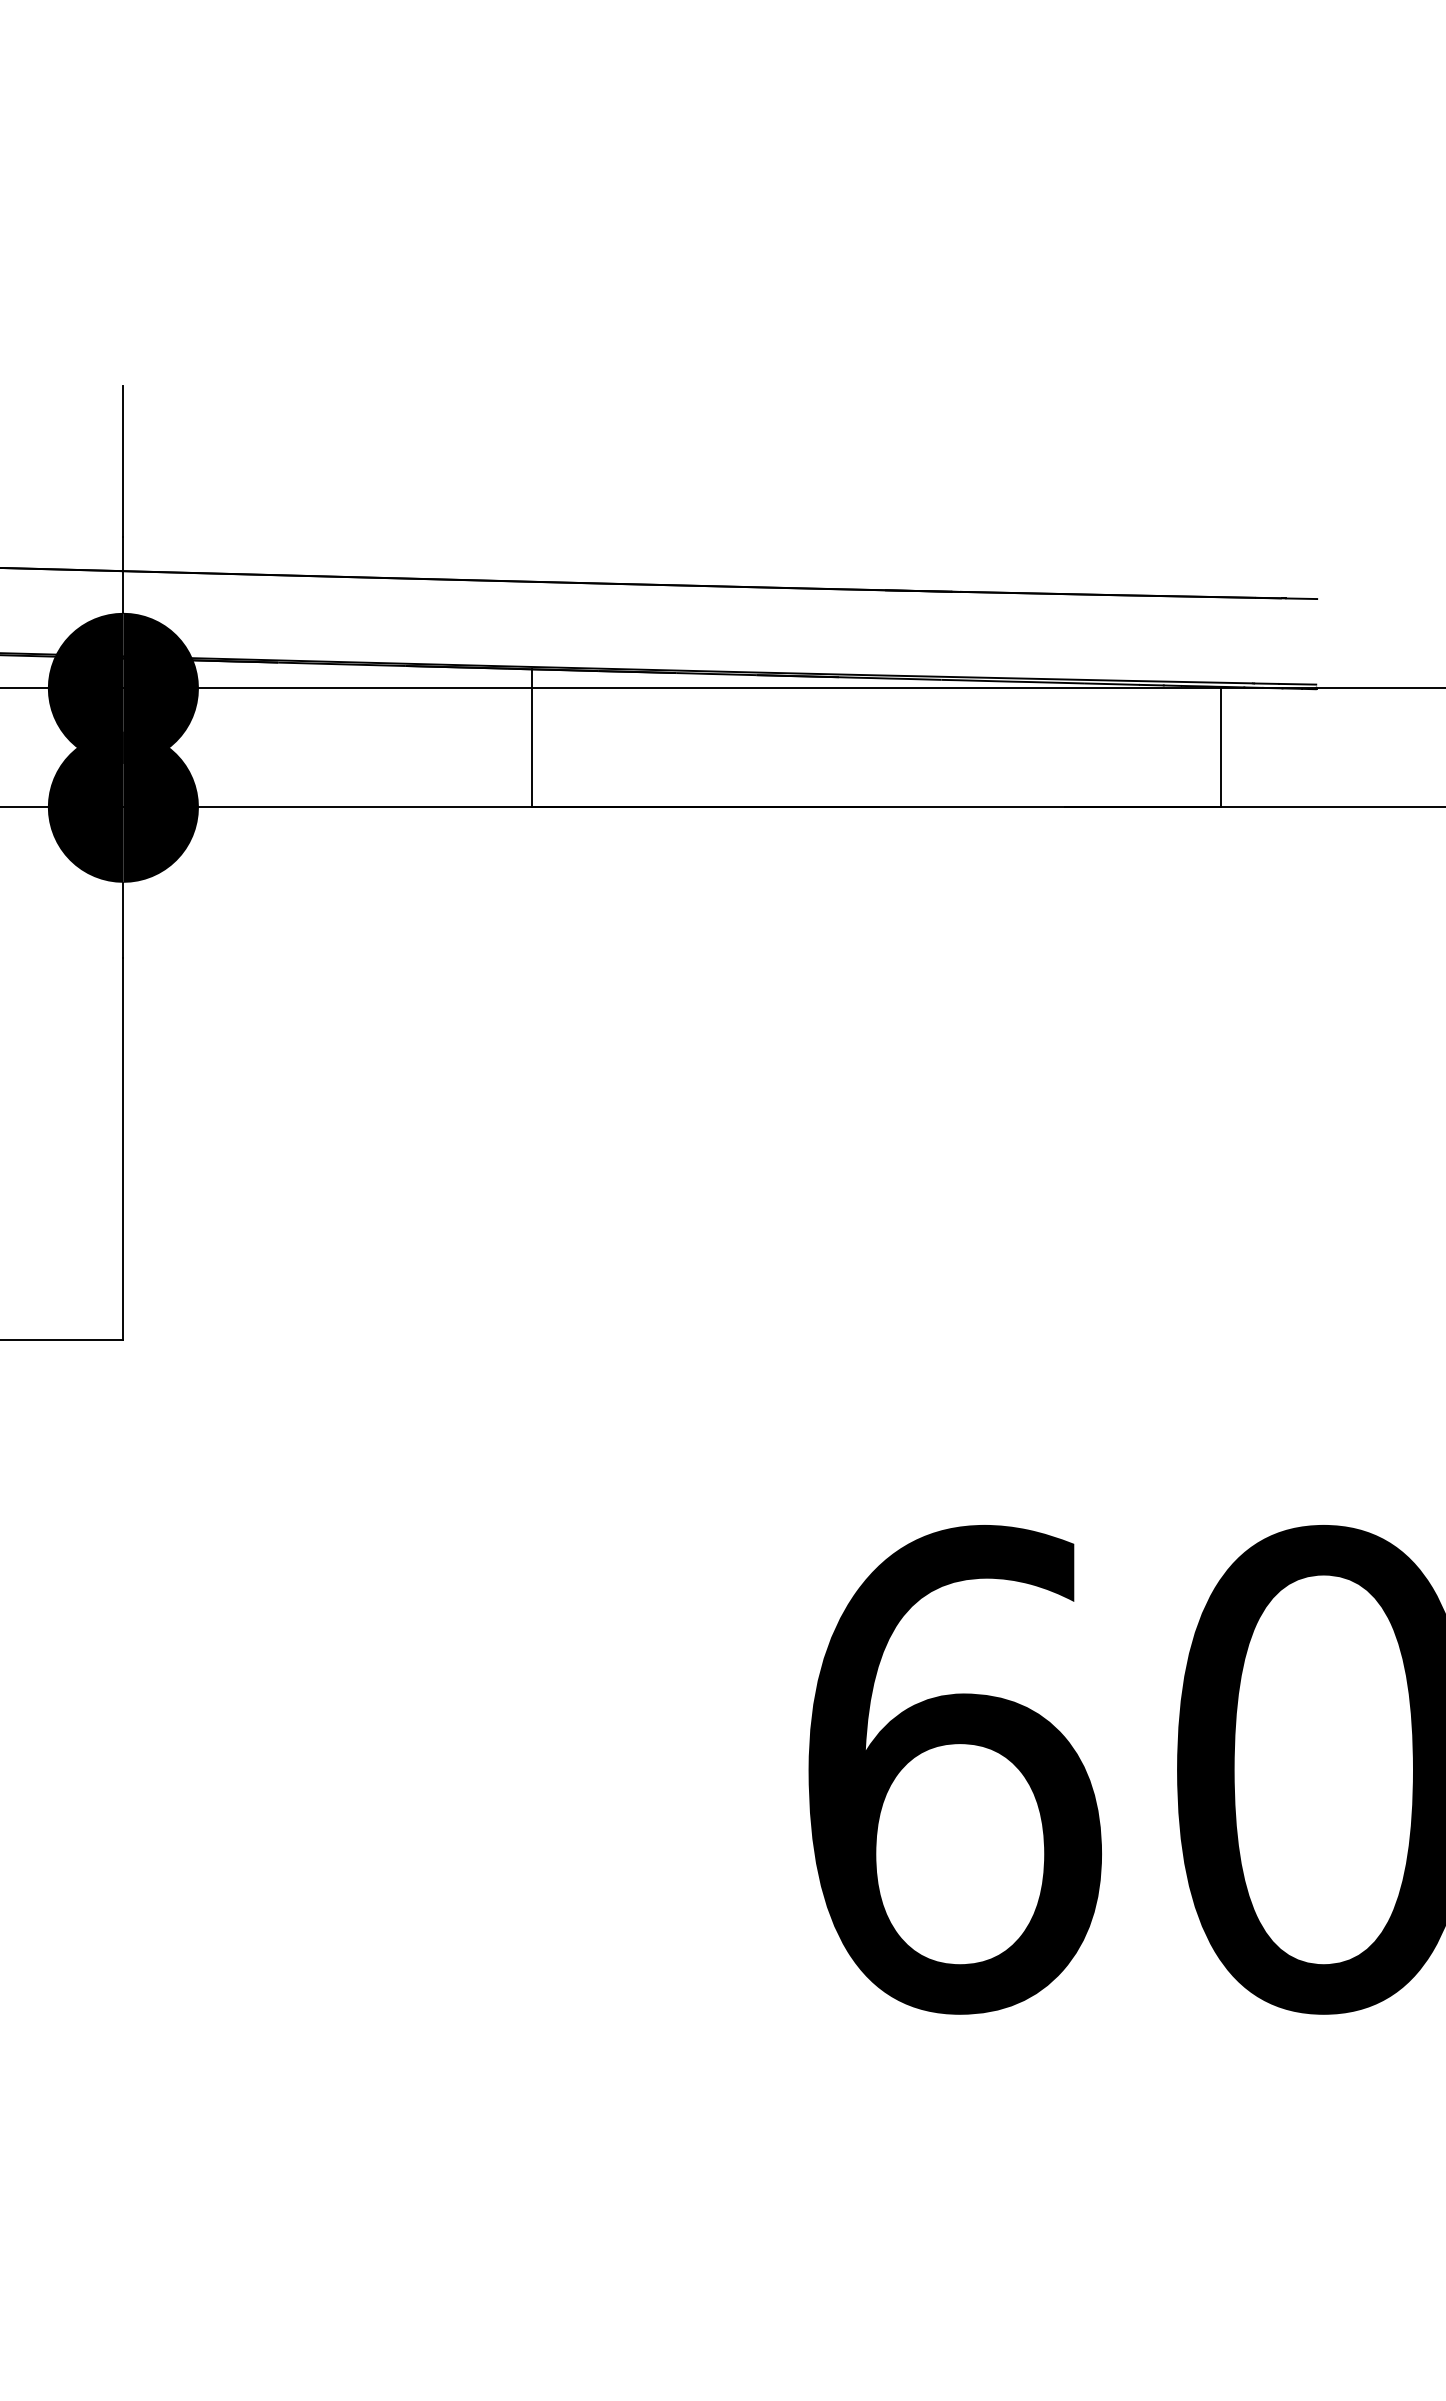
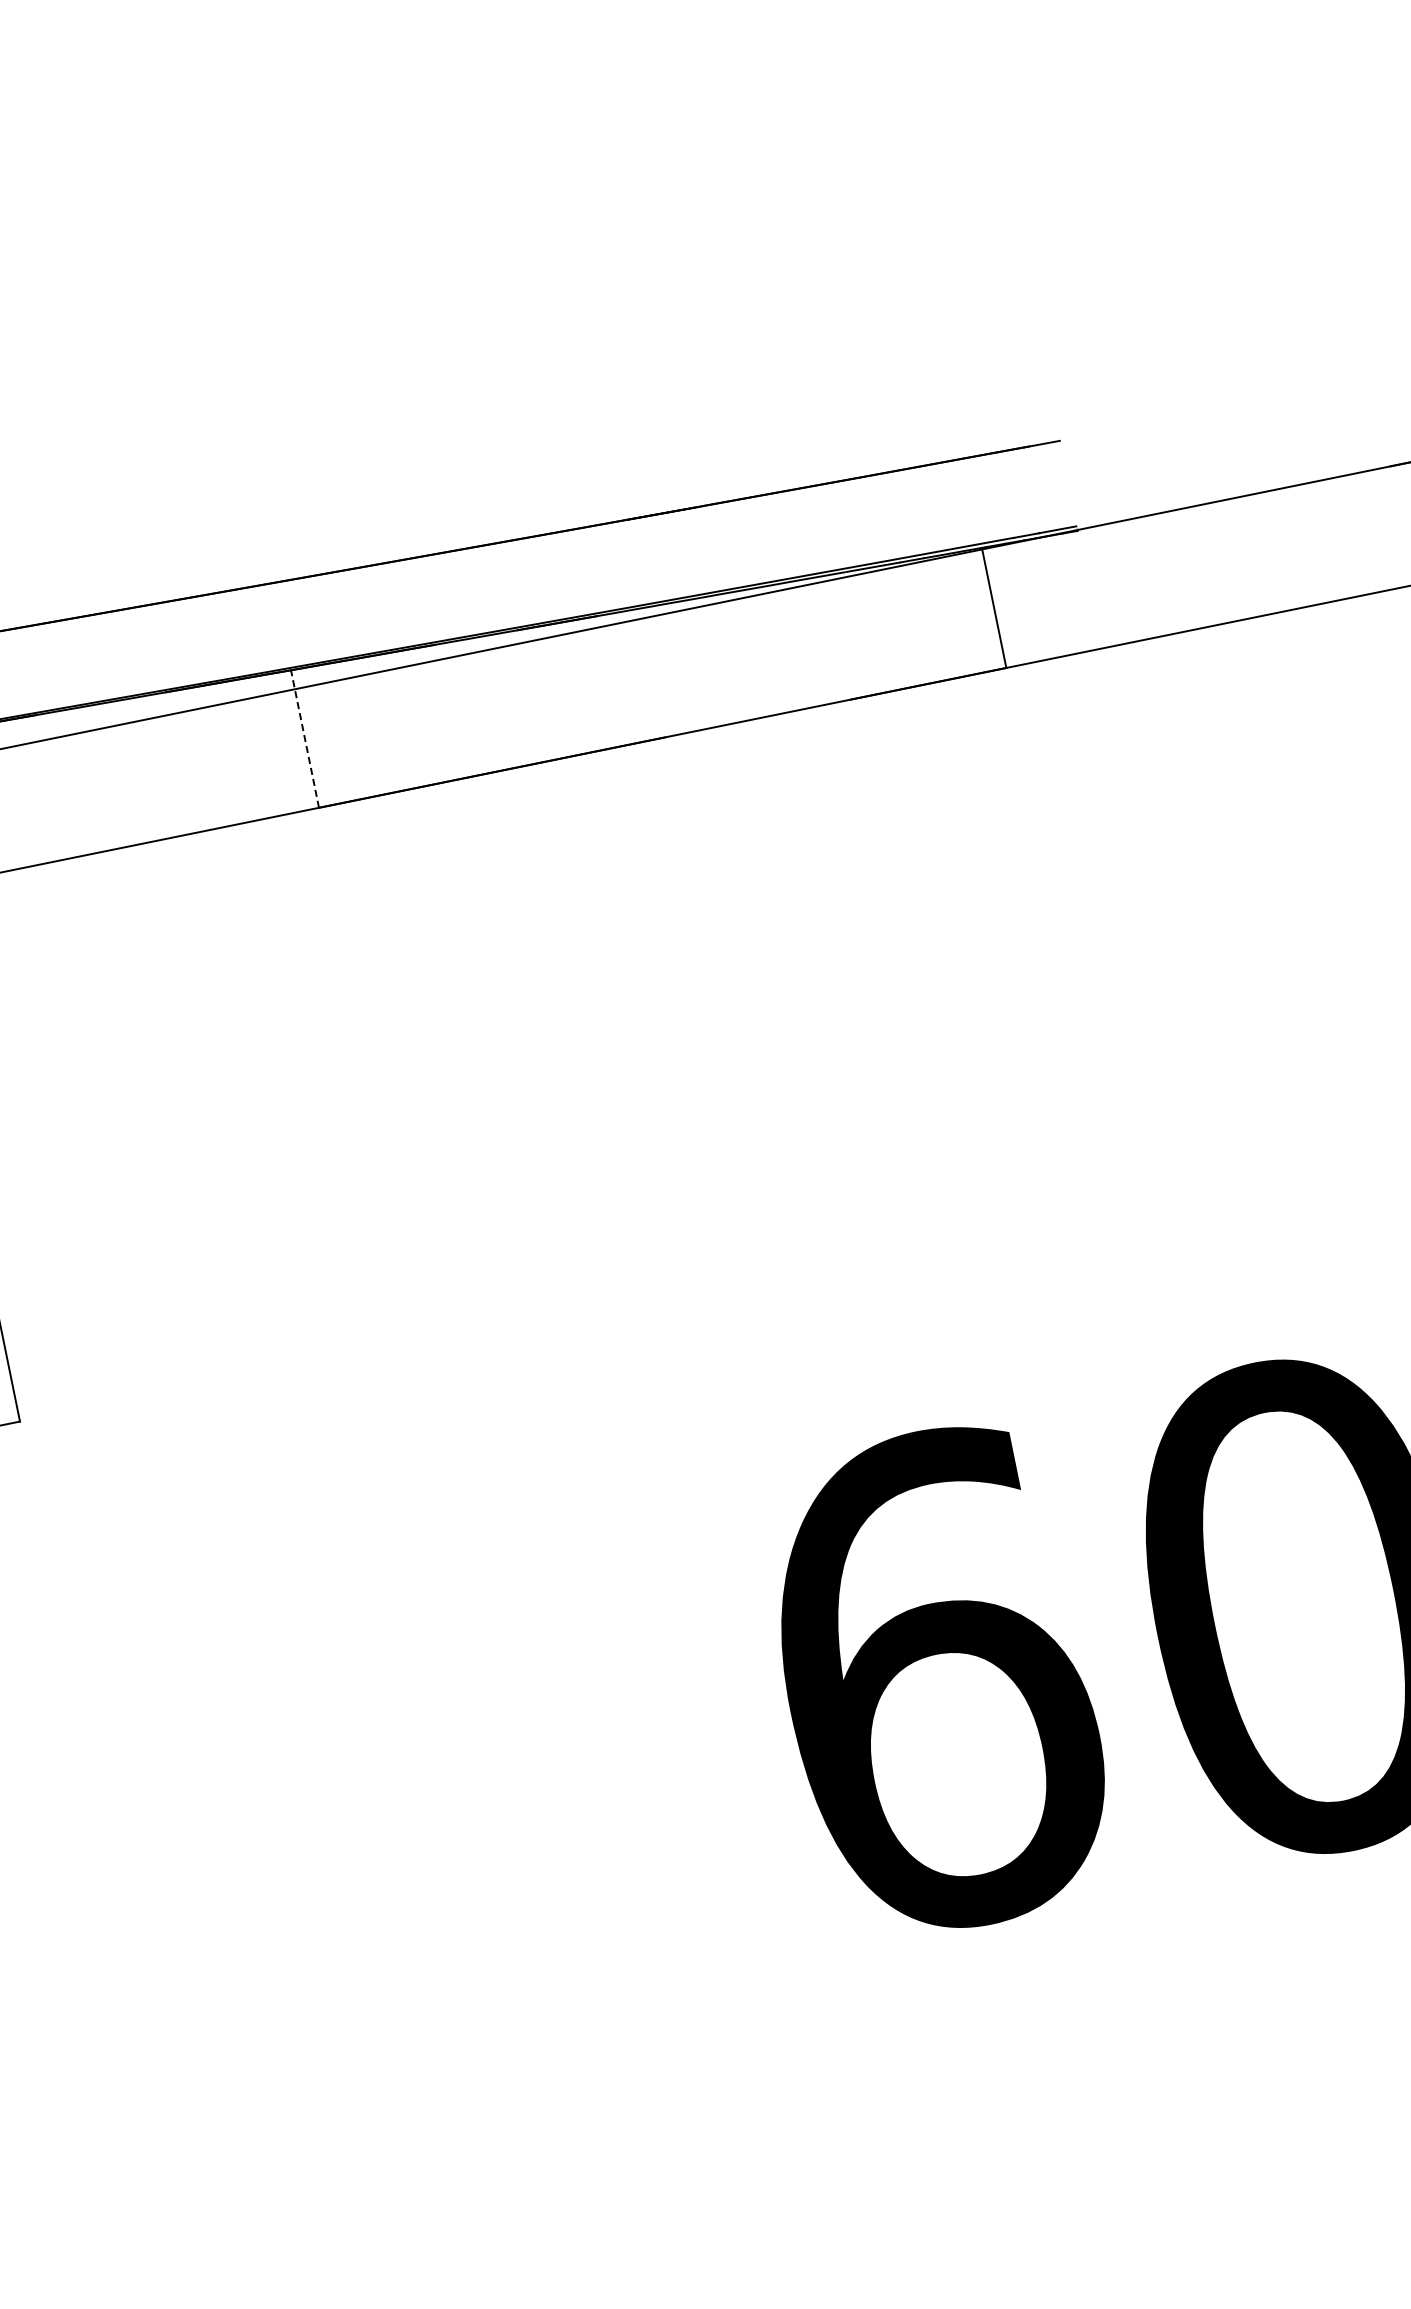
line: (531, 738) -> (304, 739), solid -> dashed

